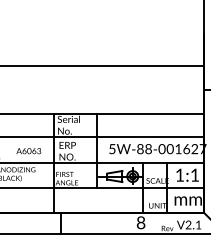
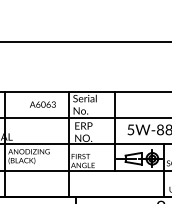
text: (28, 151) -> (42, 105), moved

